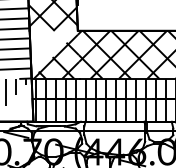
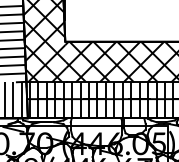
hatch: (47, 50) -> (39, 58), added
hatch: (15, 102) -> (12, 102), added

